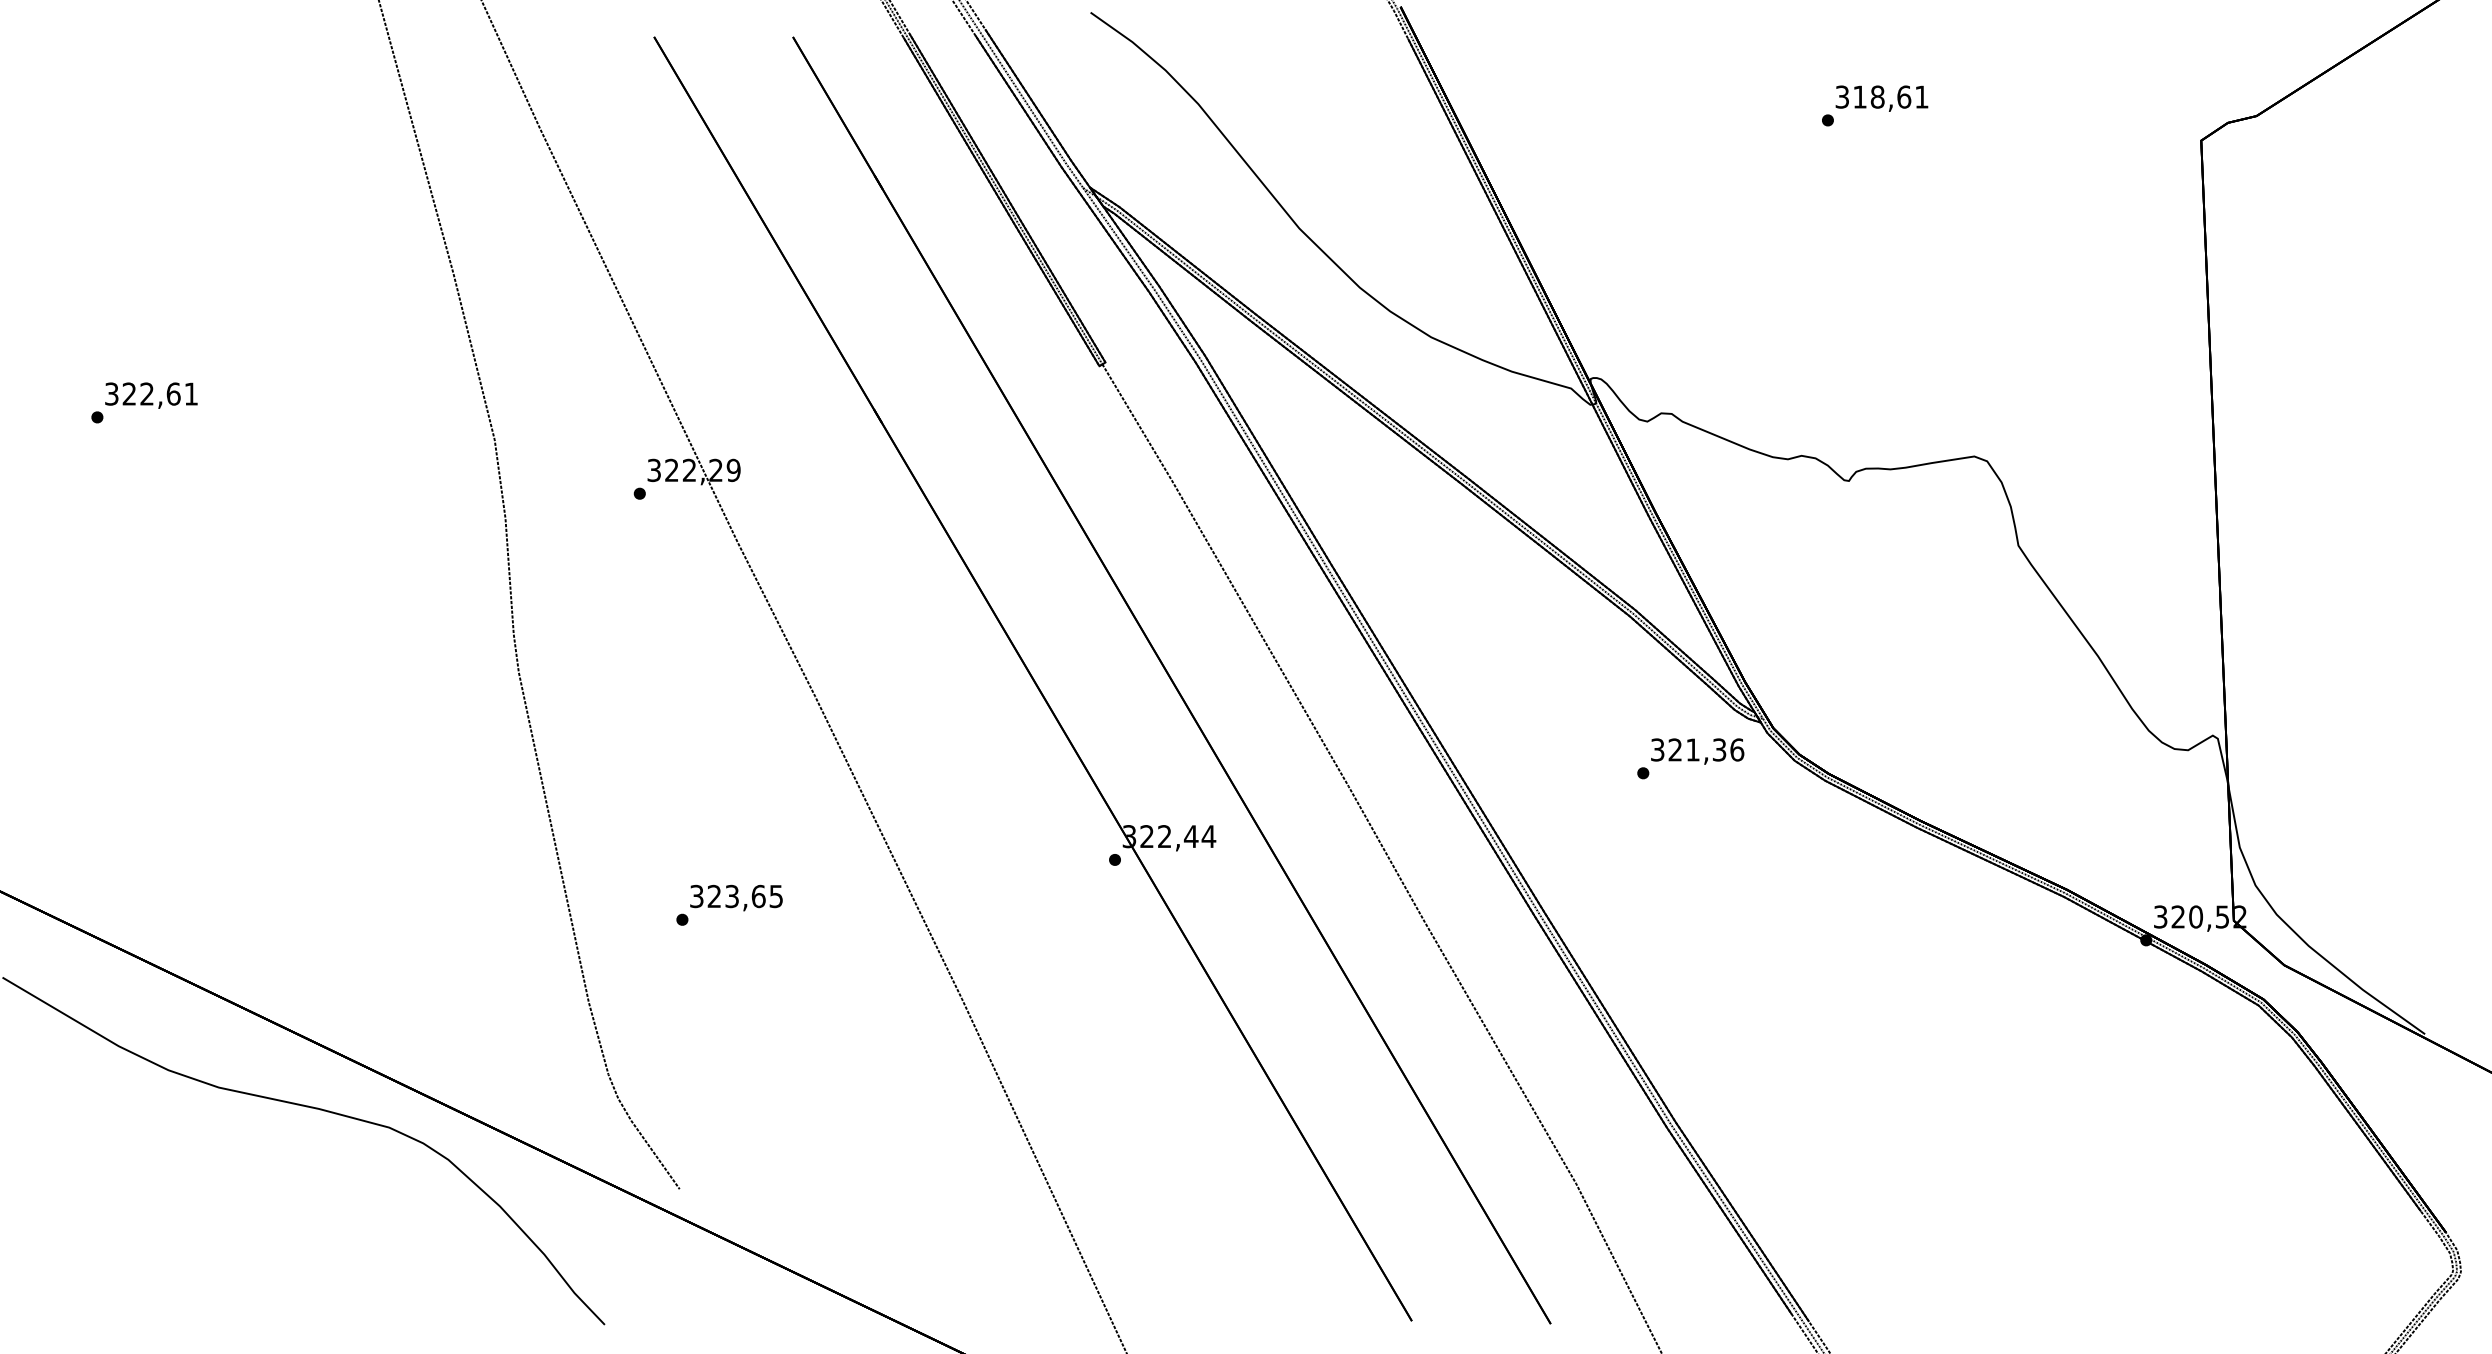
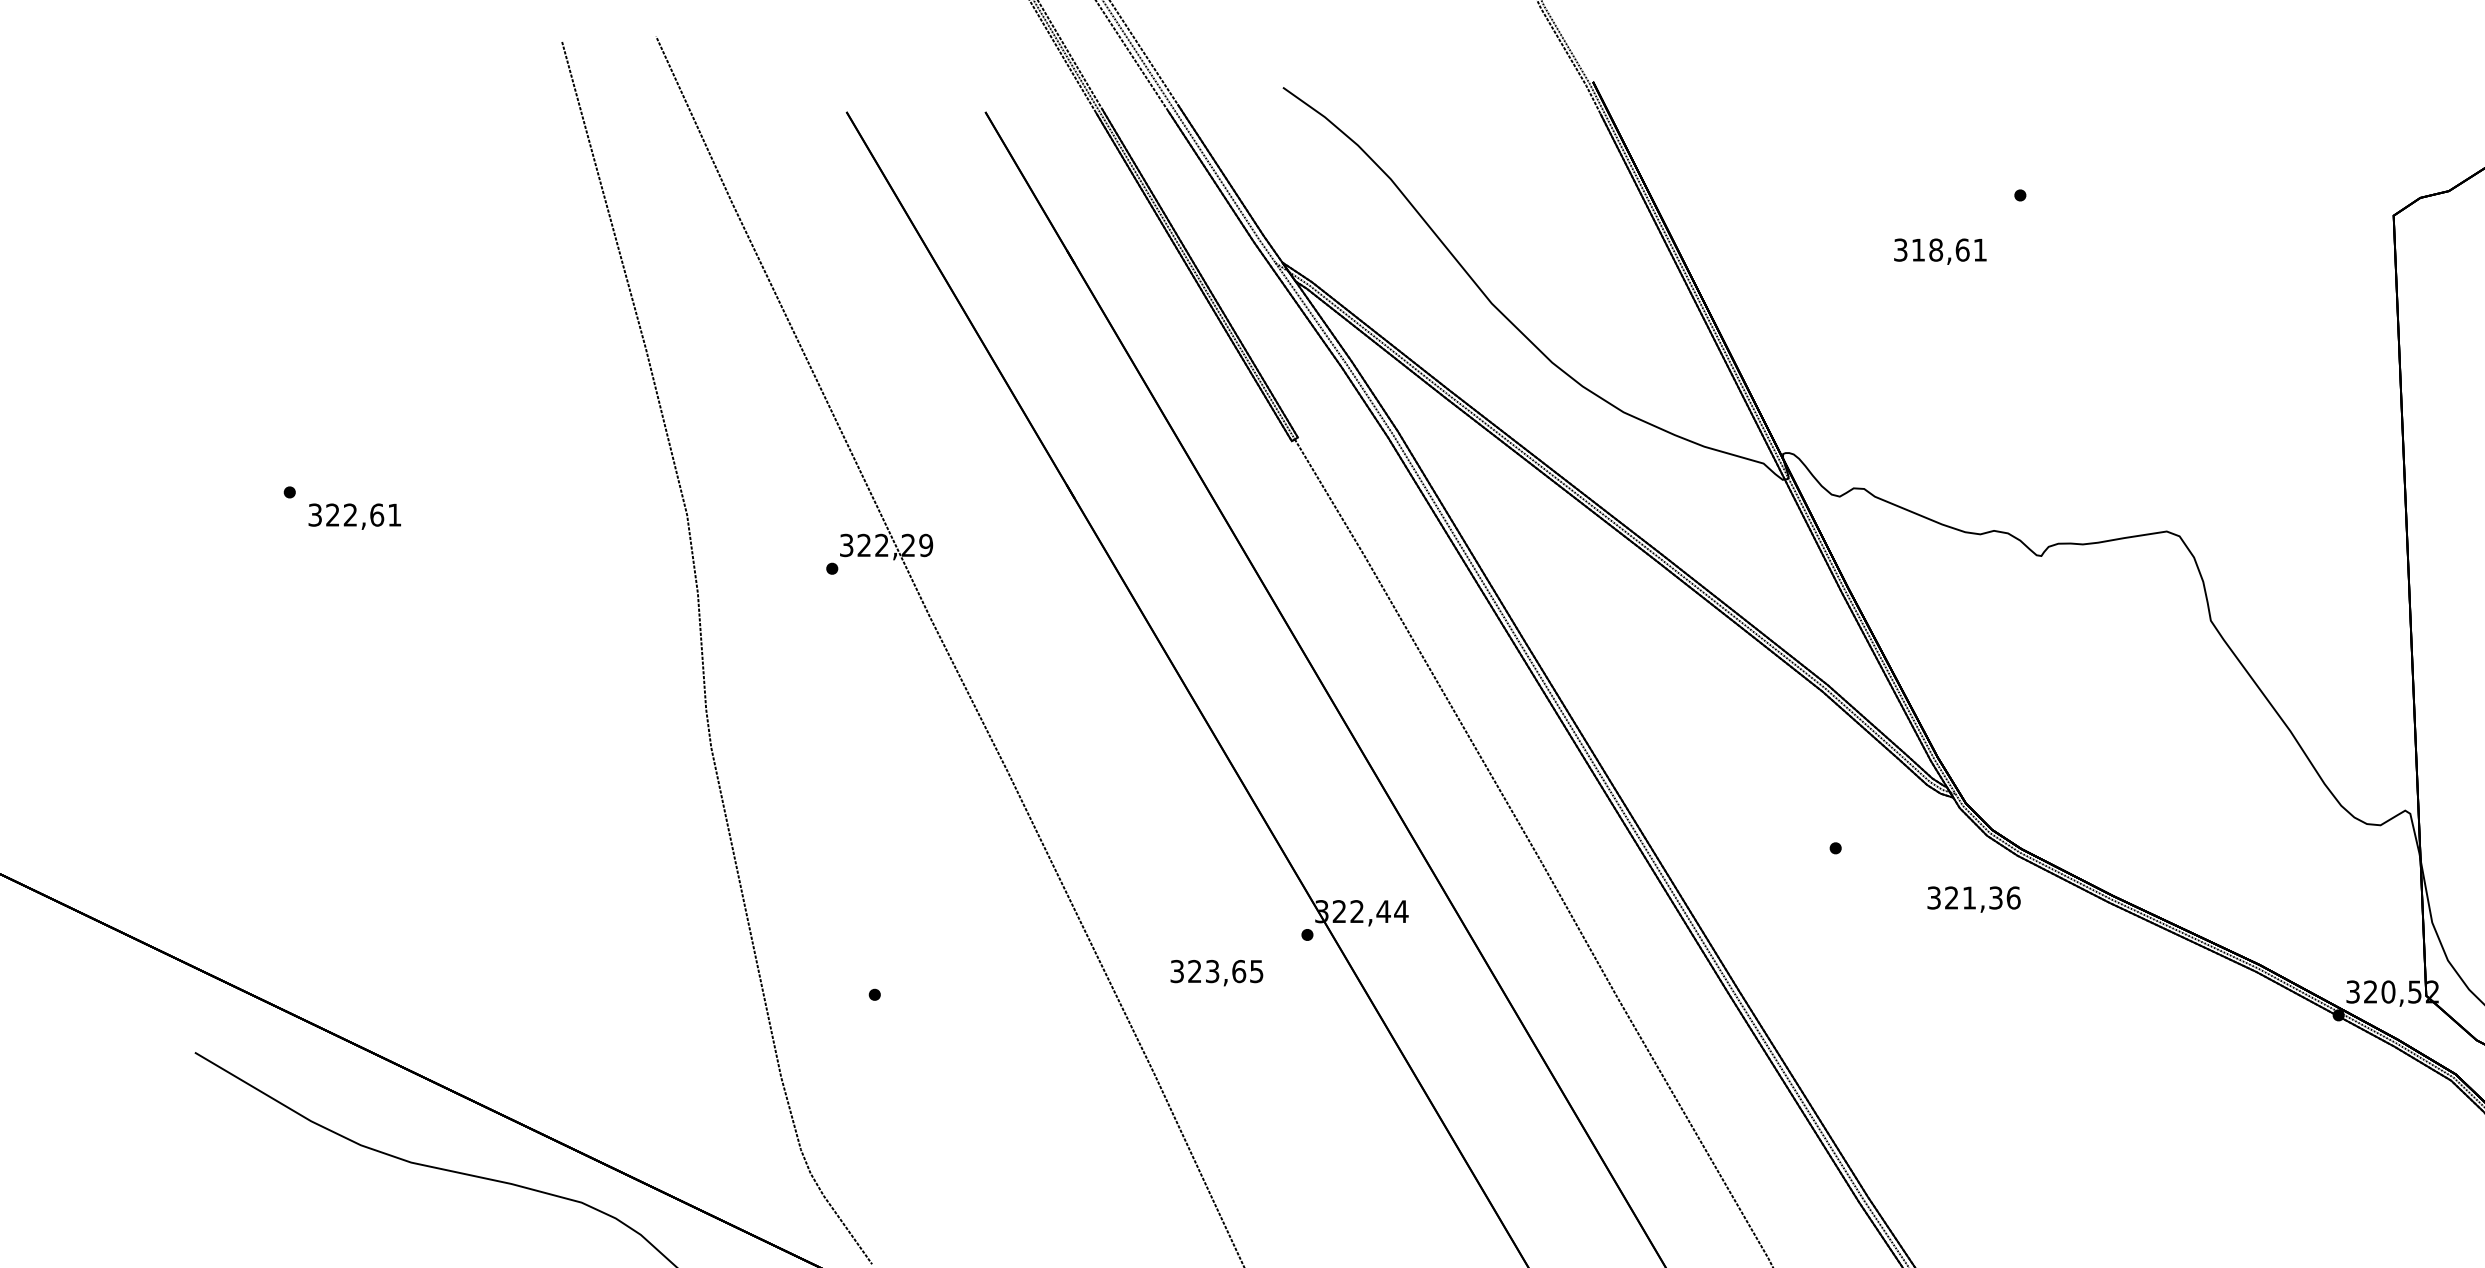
text: (1881, 98) -> (1939, 251), moved
text: (151, 395) -> (354, 516), moved
text: (1697, 751) -> (1973, 899), moved
text: (736, 897) -> (1216, 972), moved

